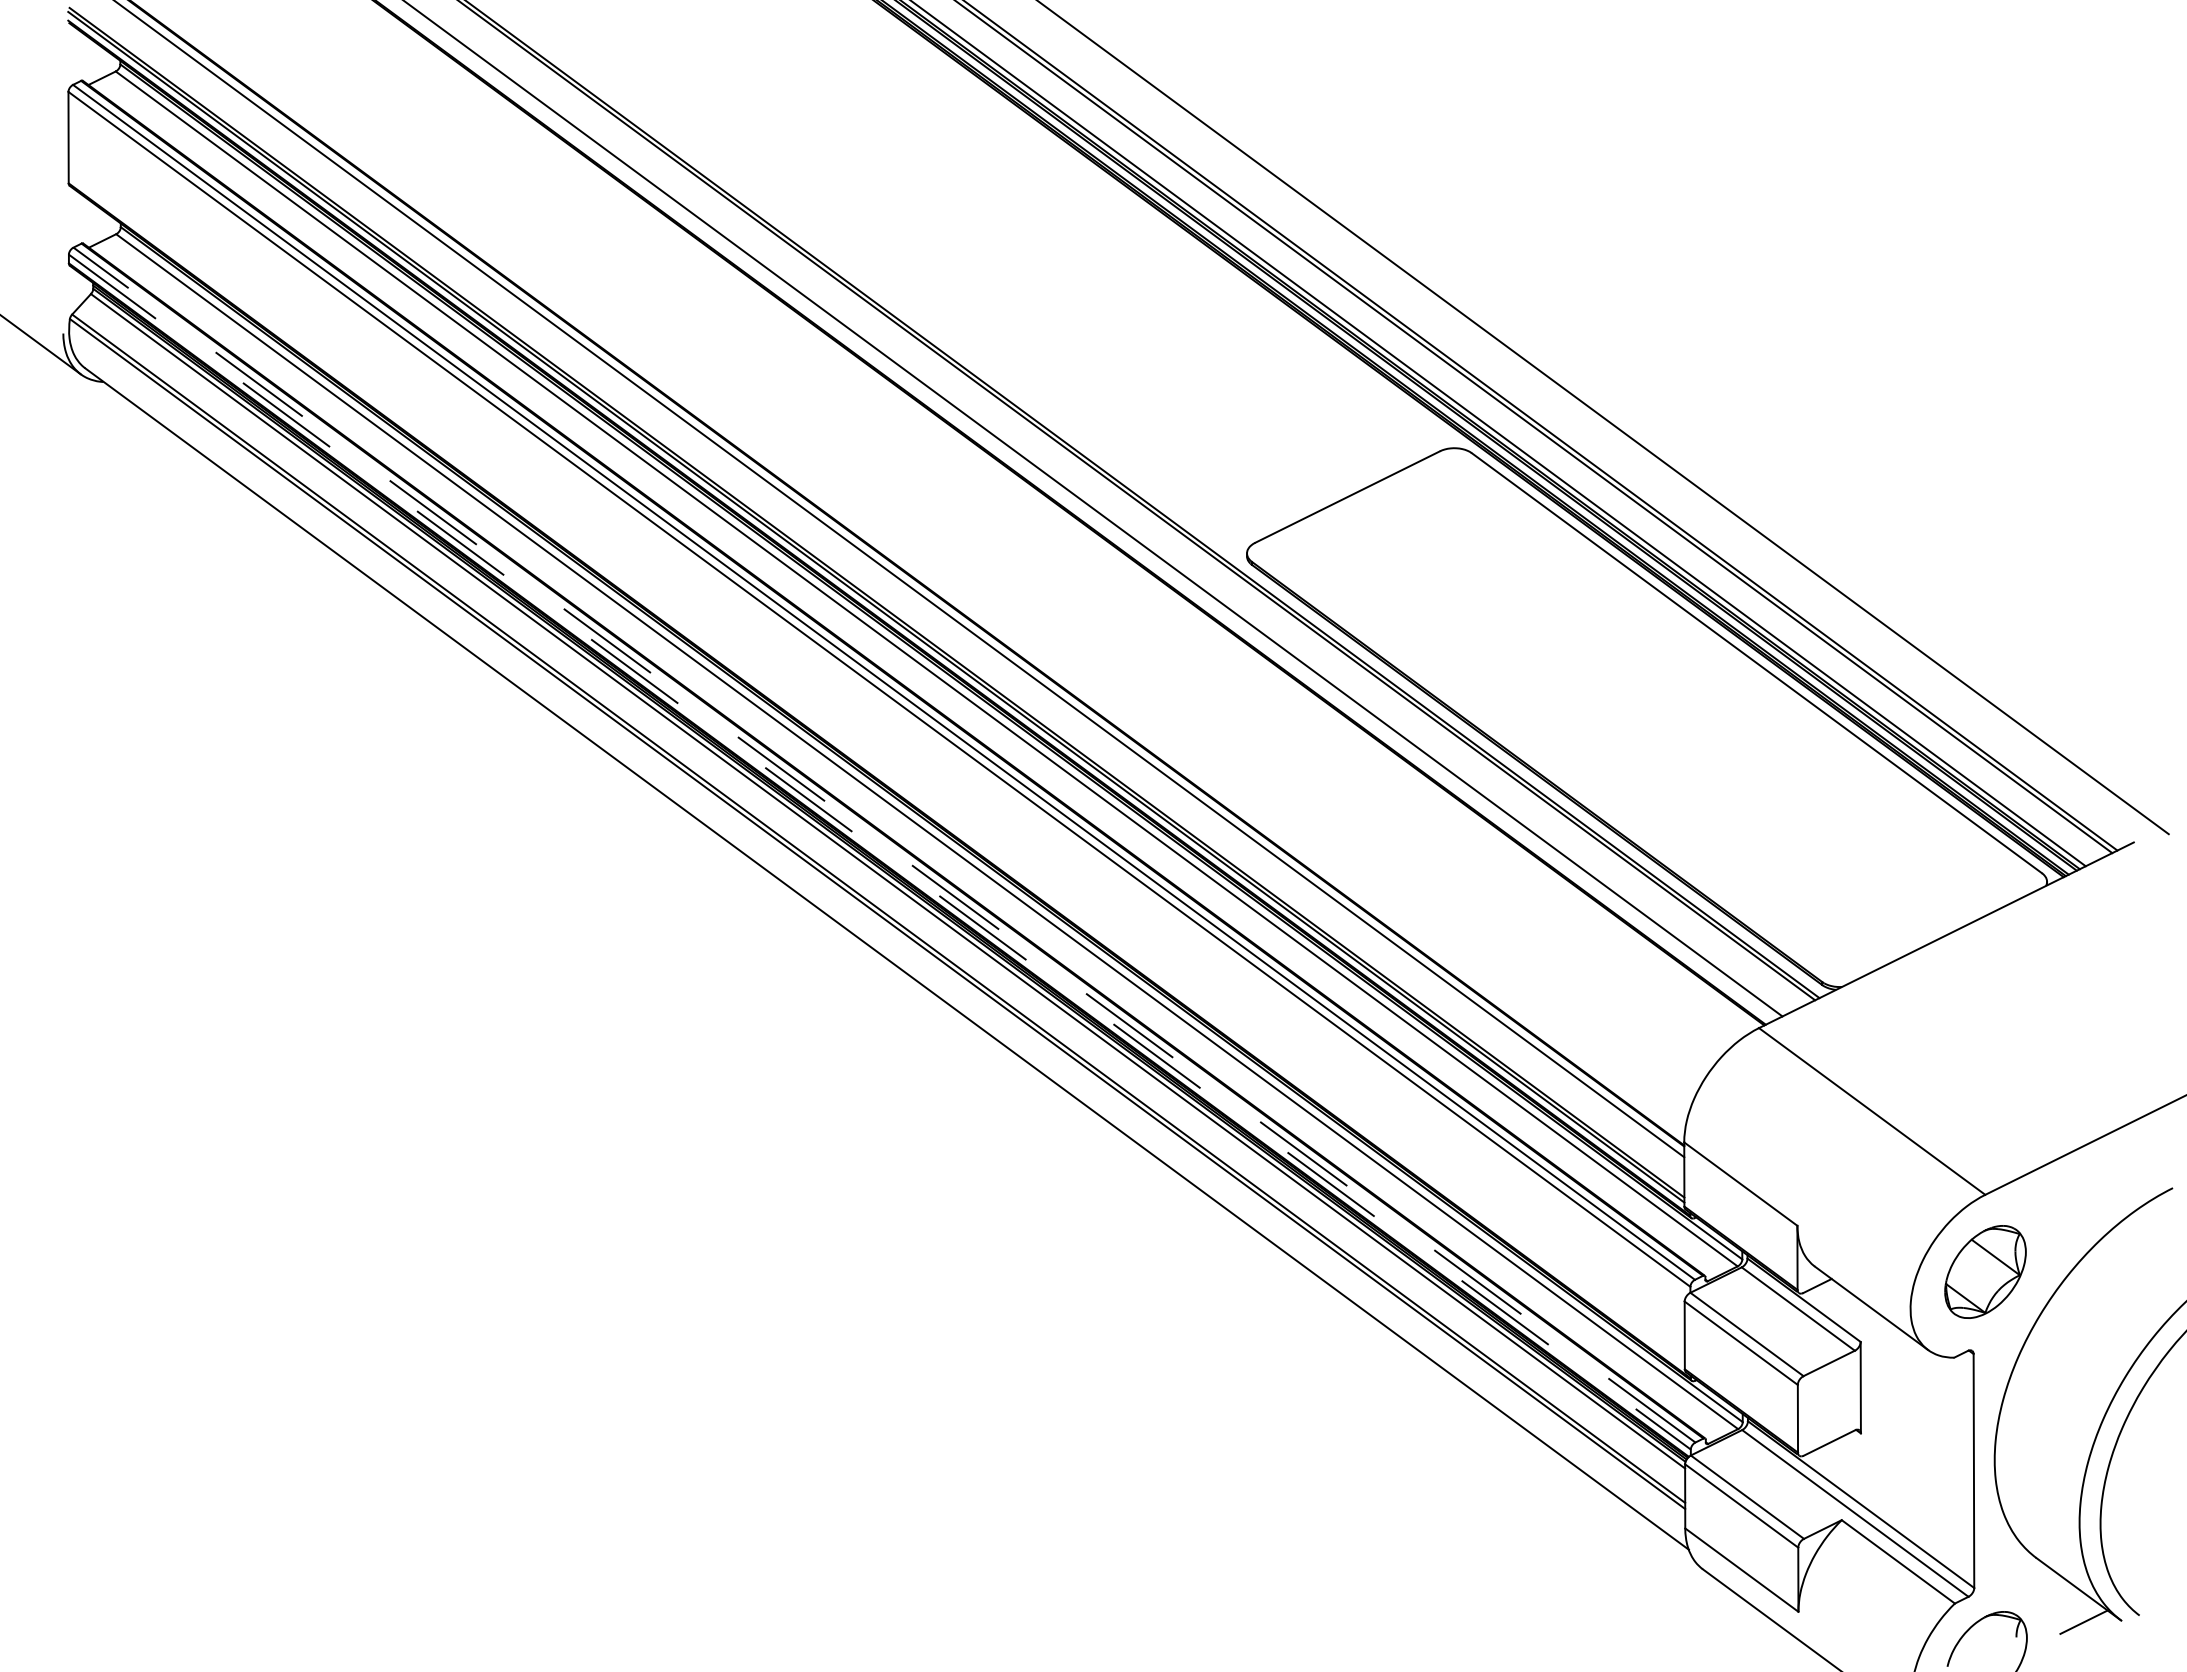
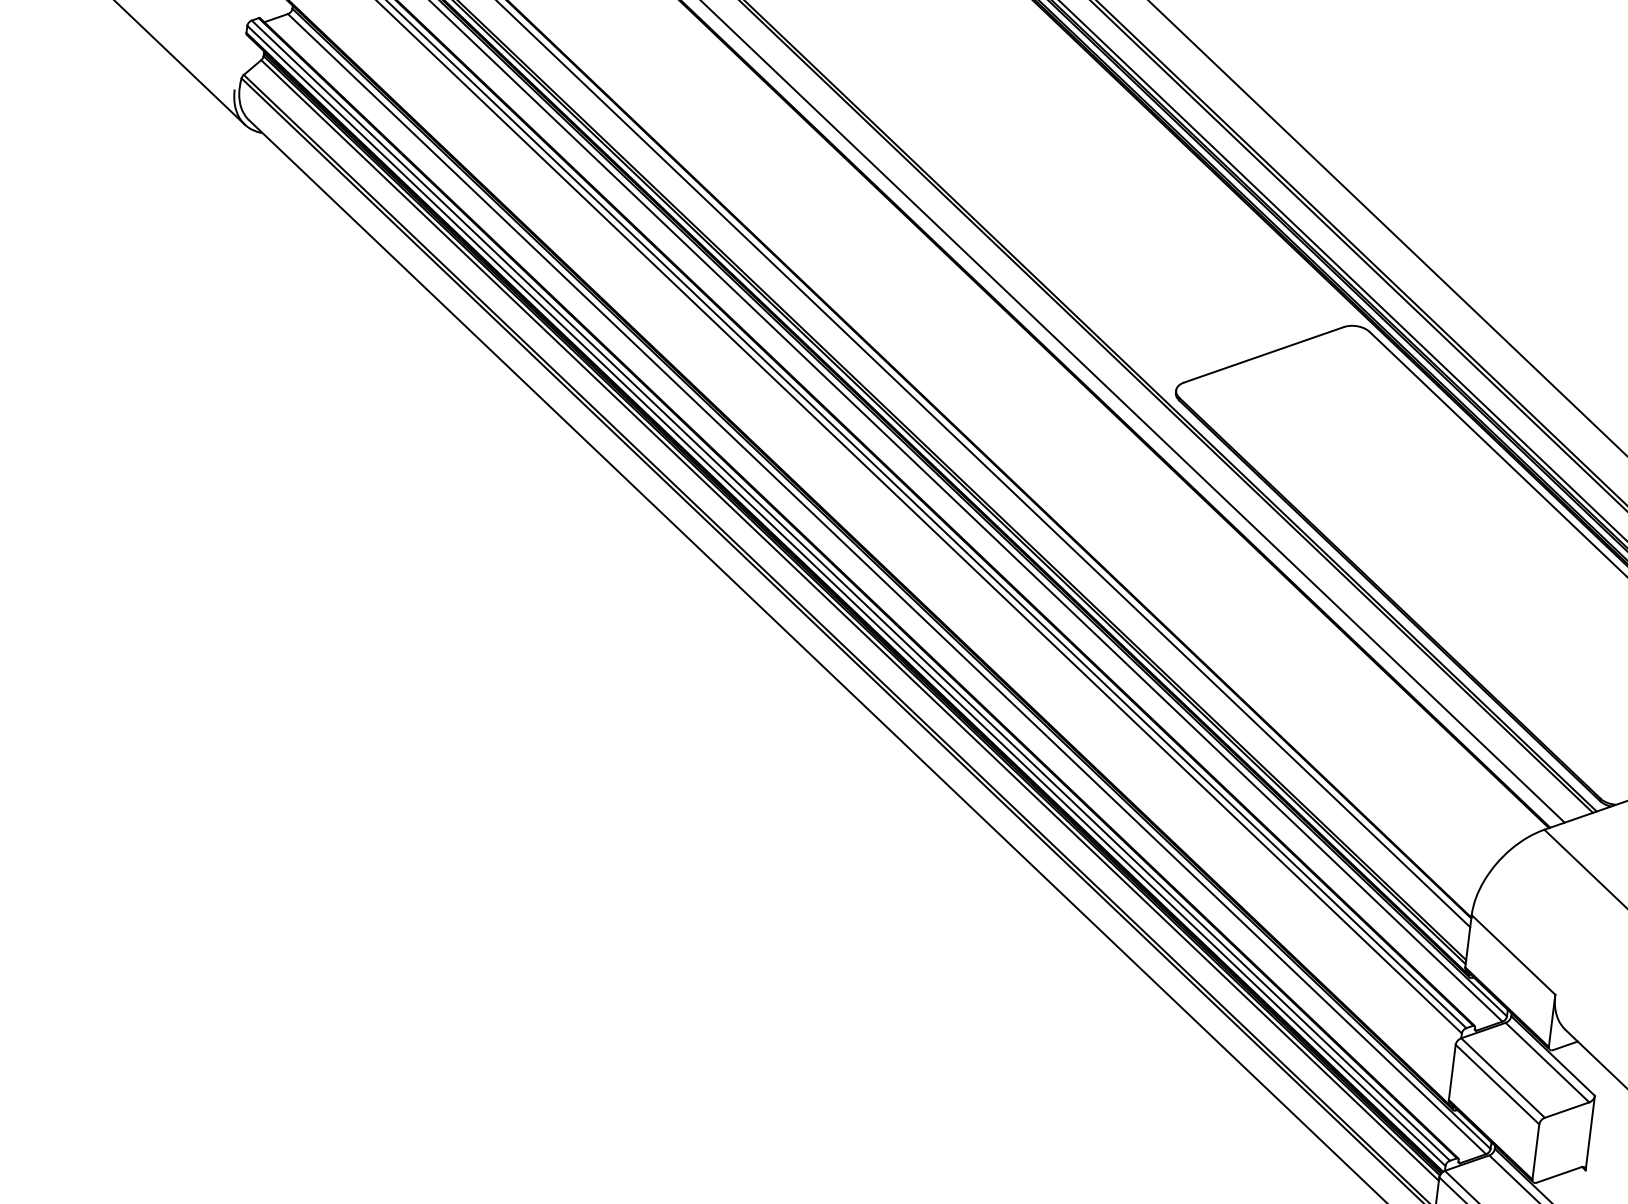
line: (884, 844) -> (850, 590), dashed -> solid
line: (880, 852) -> (846, 596), dashed -> solid

